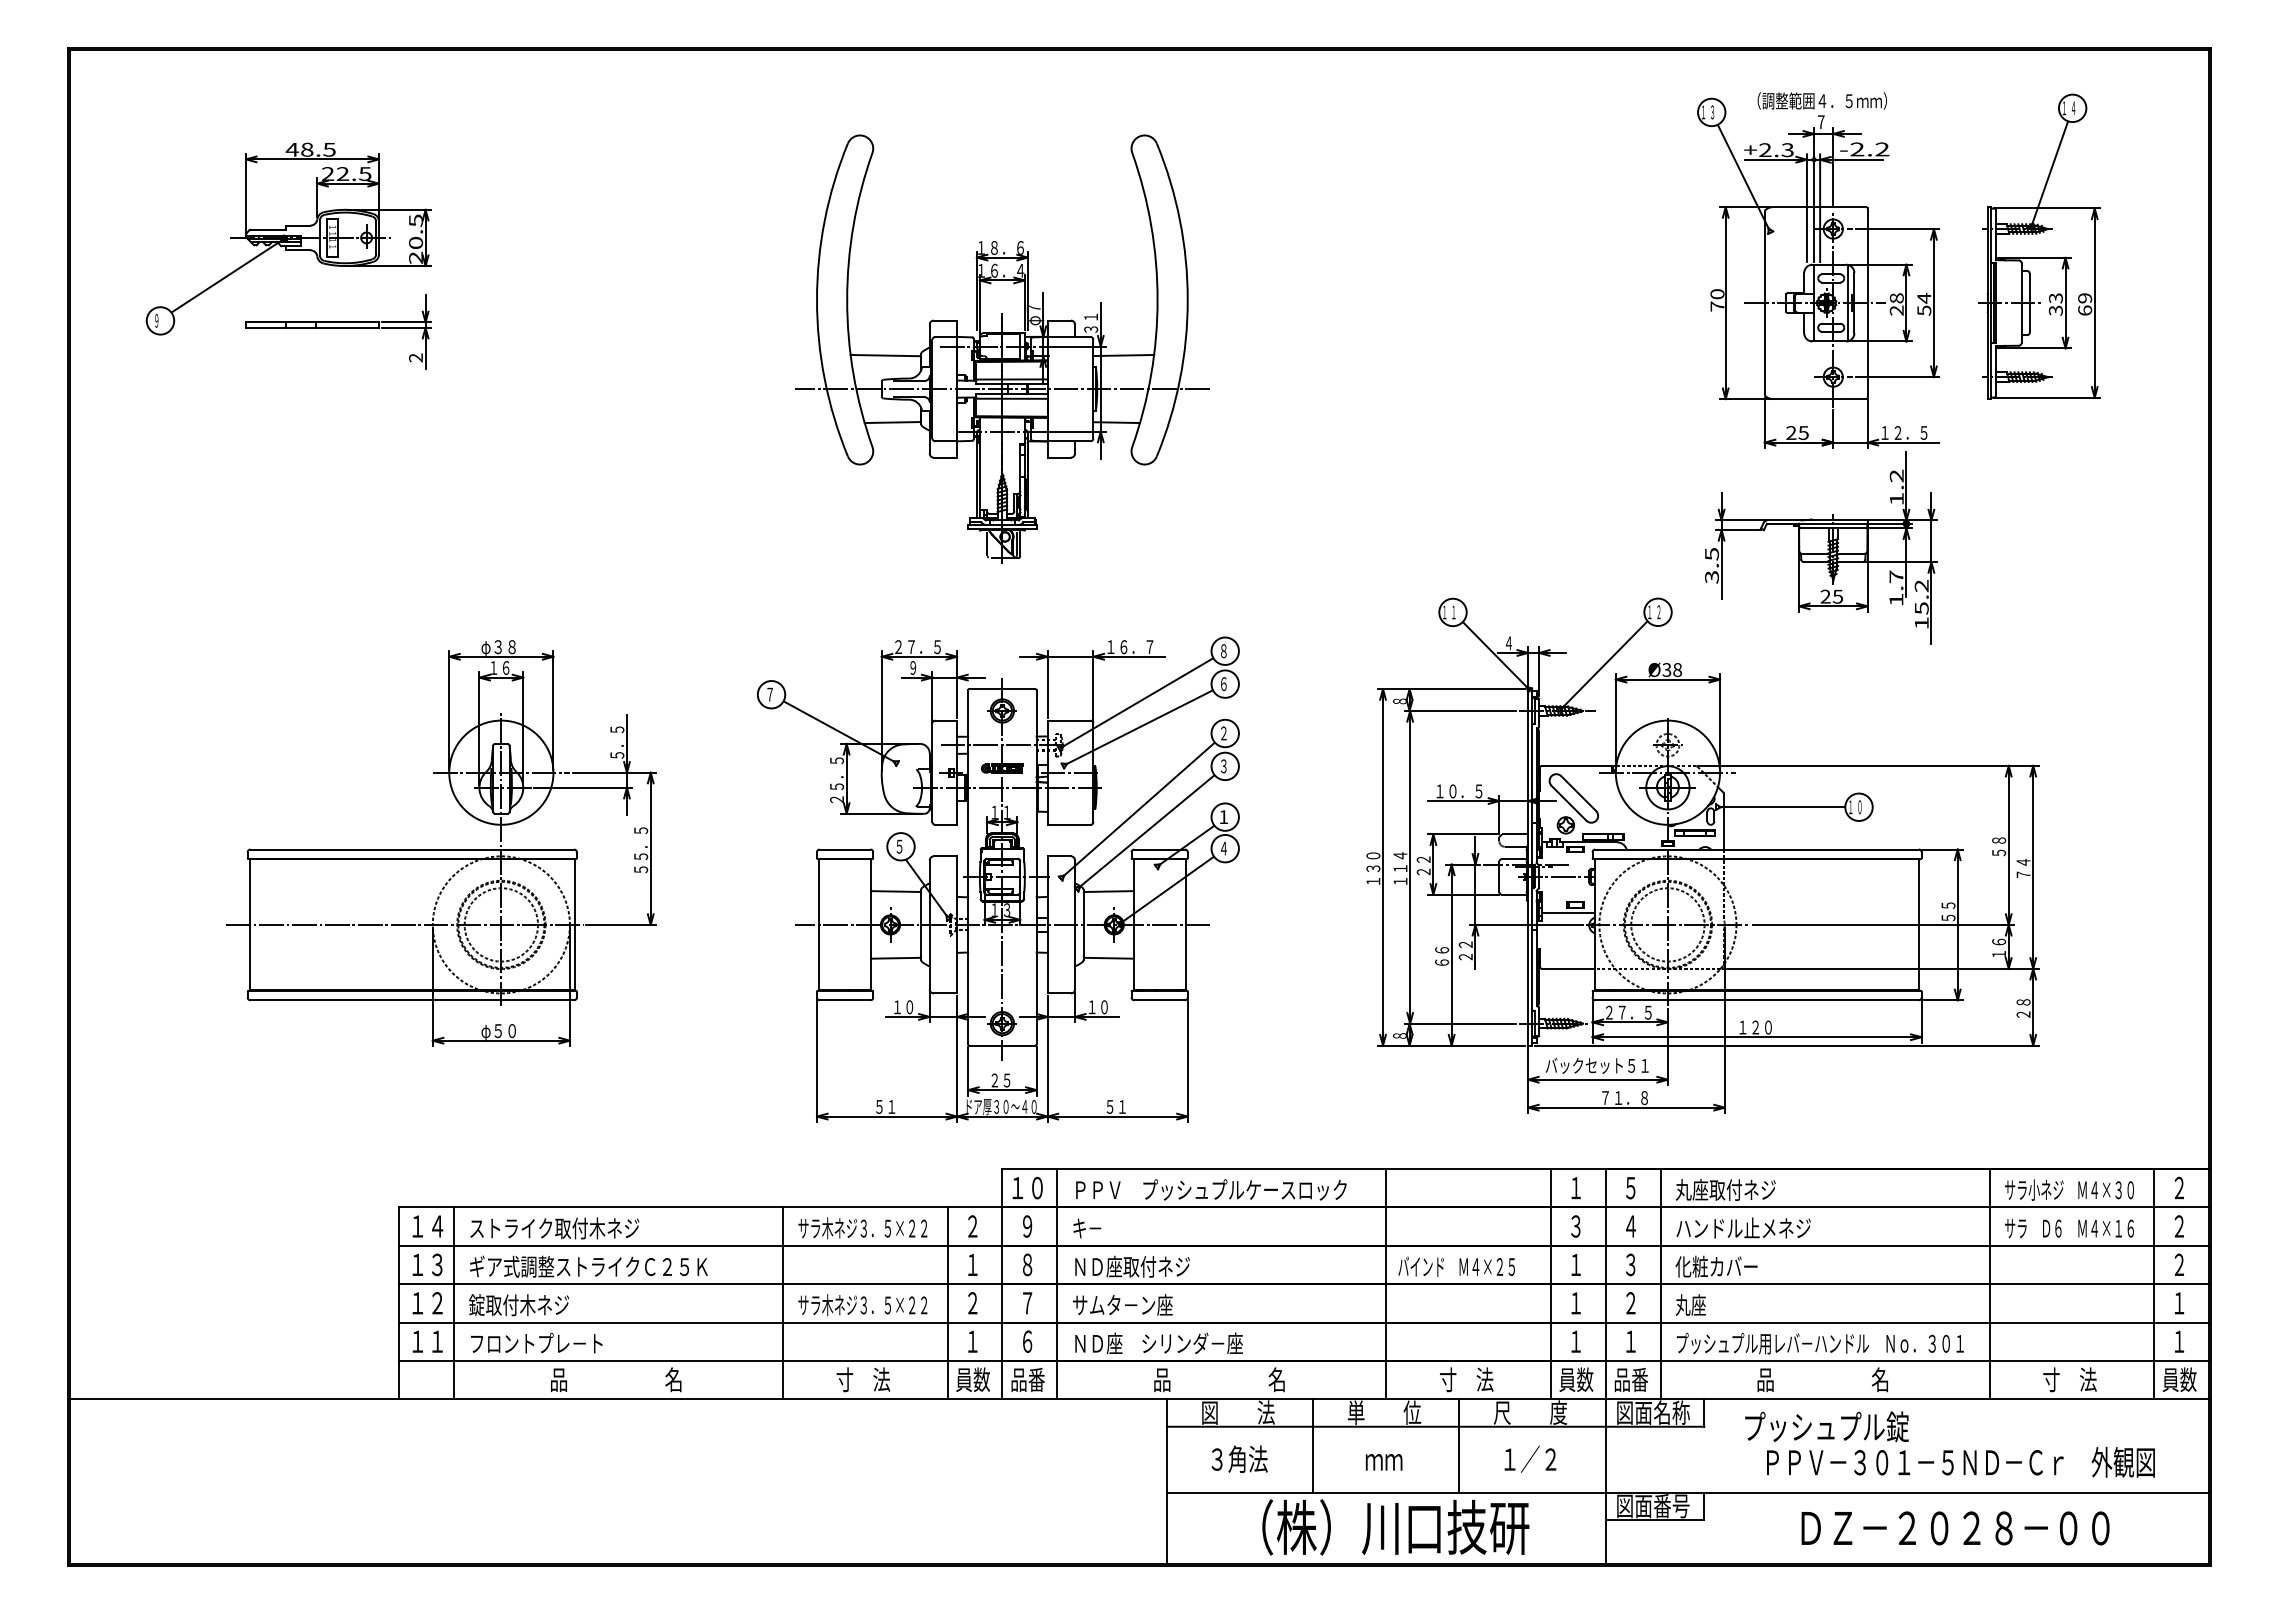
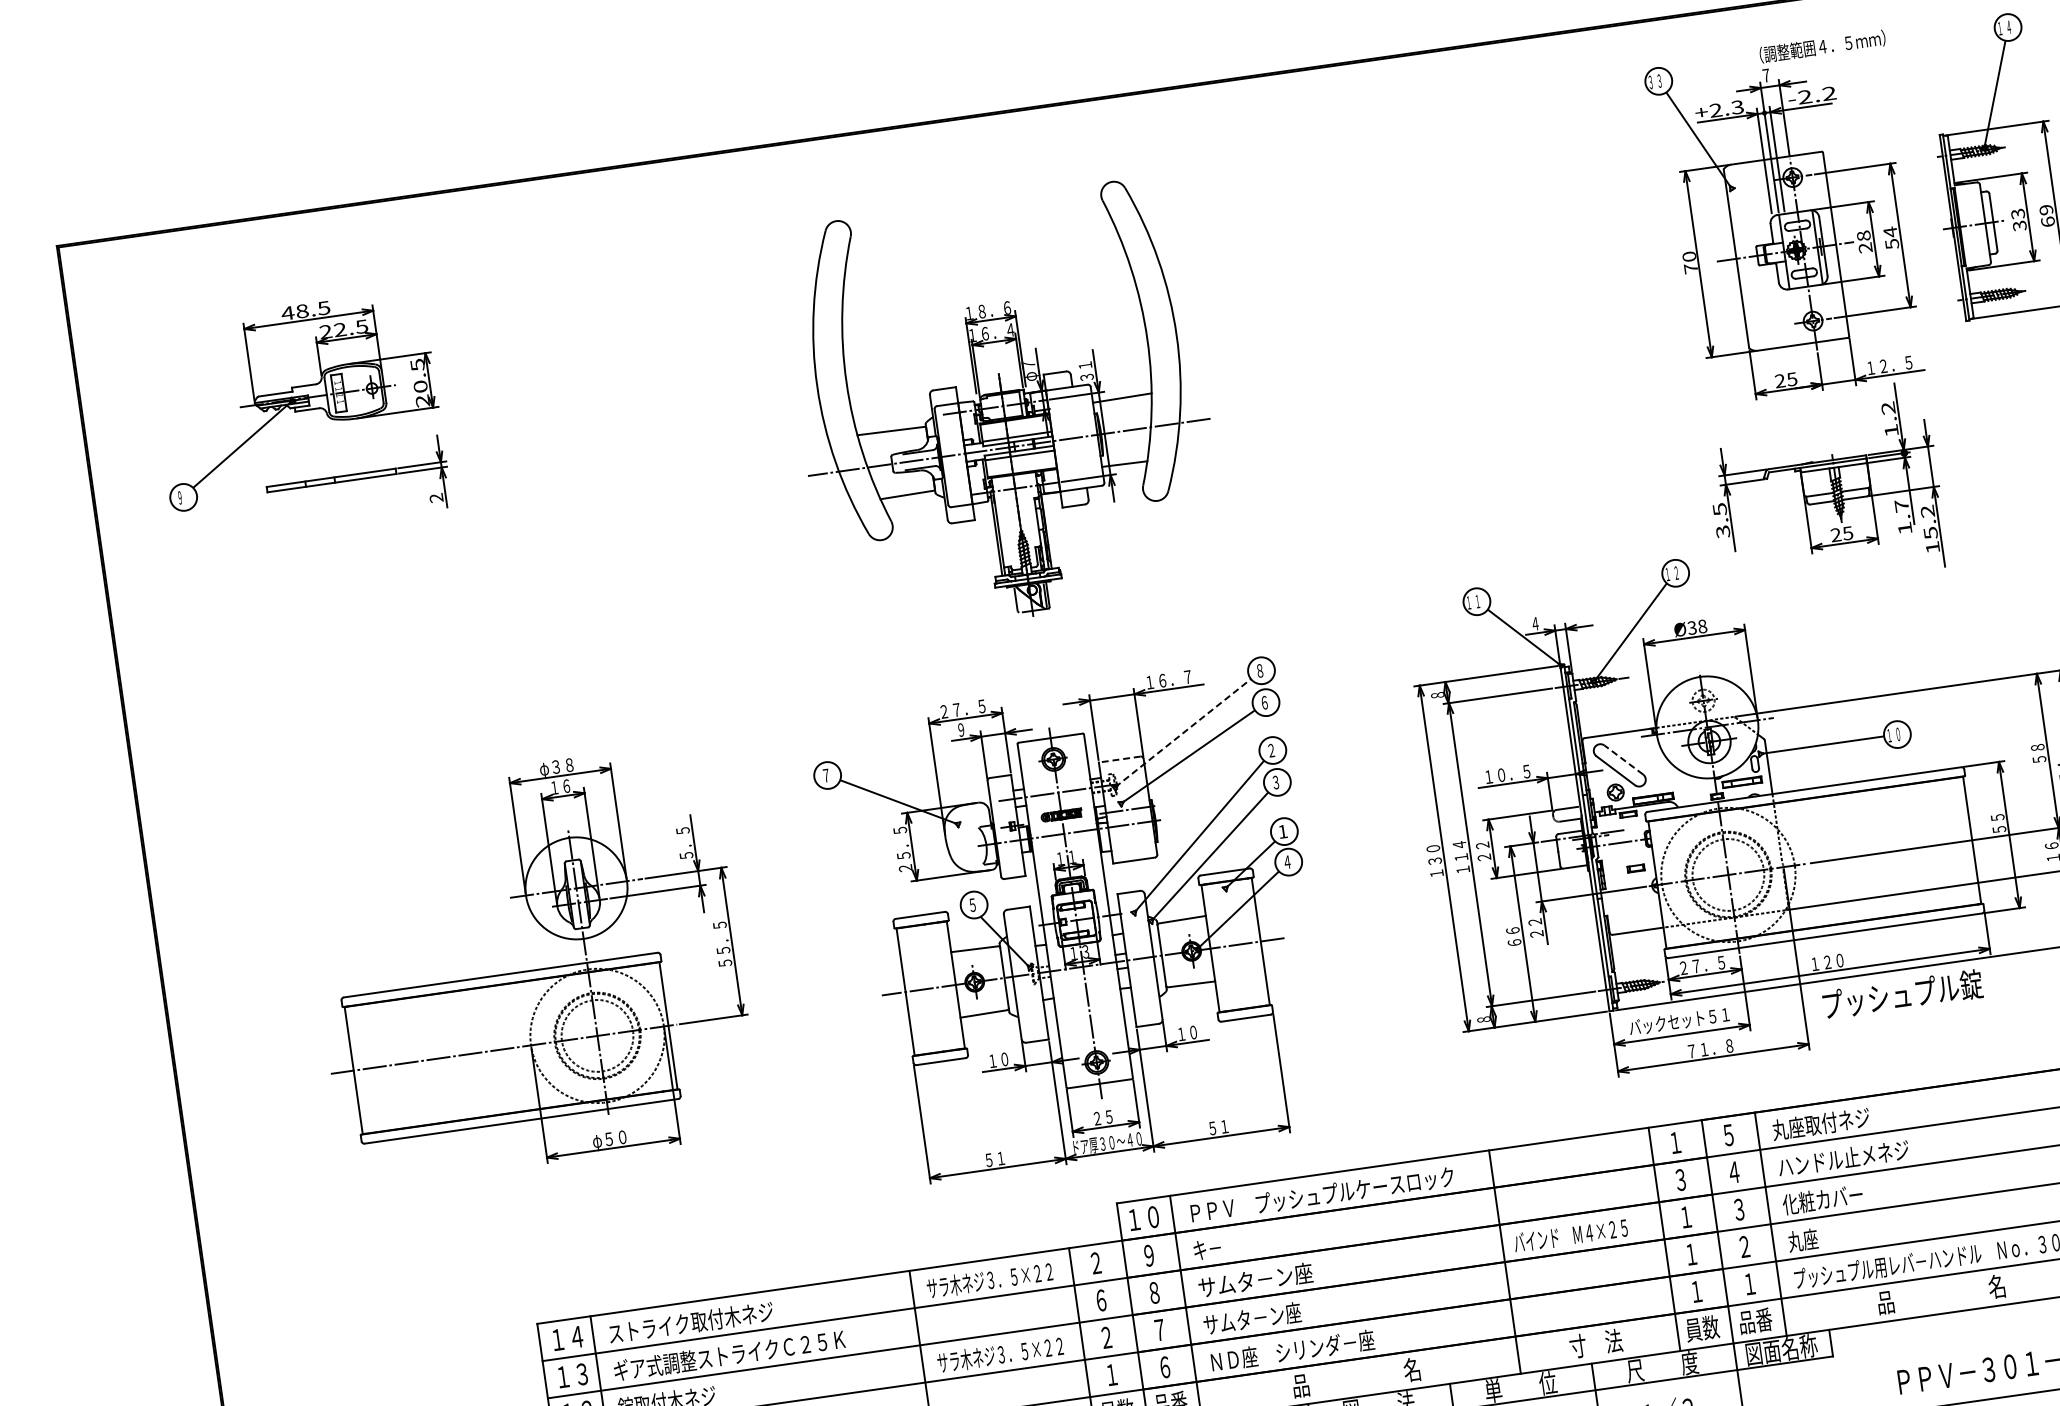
text: (1821, 100) -> (1821, 46), moved
text: (1703, 112) -> (1650, 82), １ -> ３
line: (1136, 703) -> (1182, 733), solid -> dashed
line: (1069, 720) -> (1120, 759), solid -> dashed
line: (1578, 793) -> (1623, 759), solid -> dashed
line: (1567, 912) -> (1629, 876), removed
text: (972, 1264) -> (1101, 1300), １ -> ６
text: (1131, 1266) -> (1255, 1280), ＮＤ座取付ネジ -> サムタ－ン座
text: (1826, 1426) -> (1902, 994), moved

